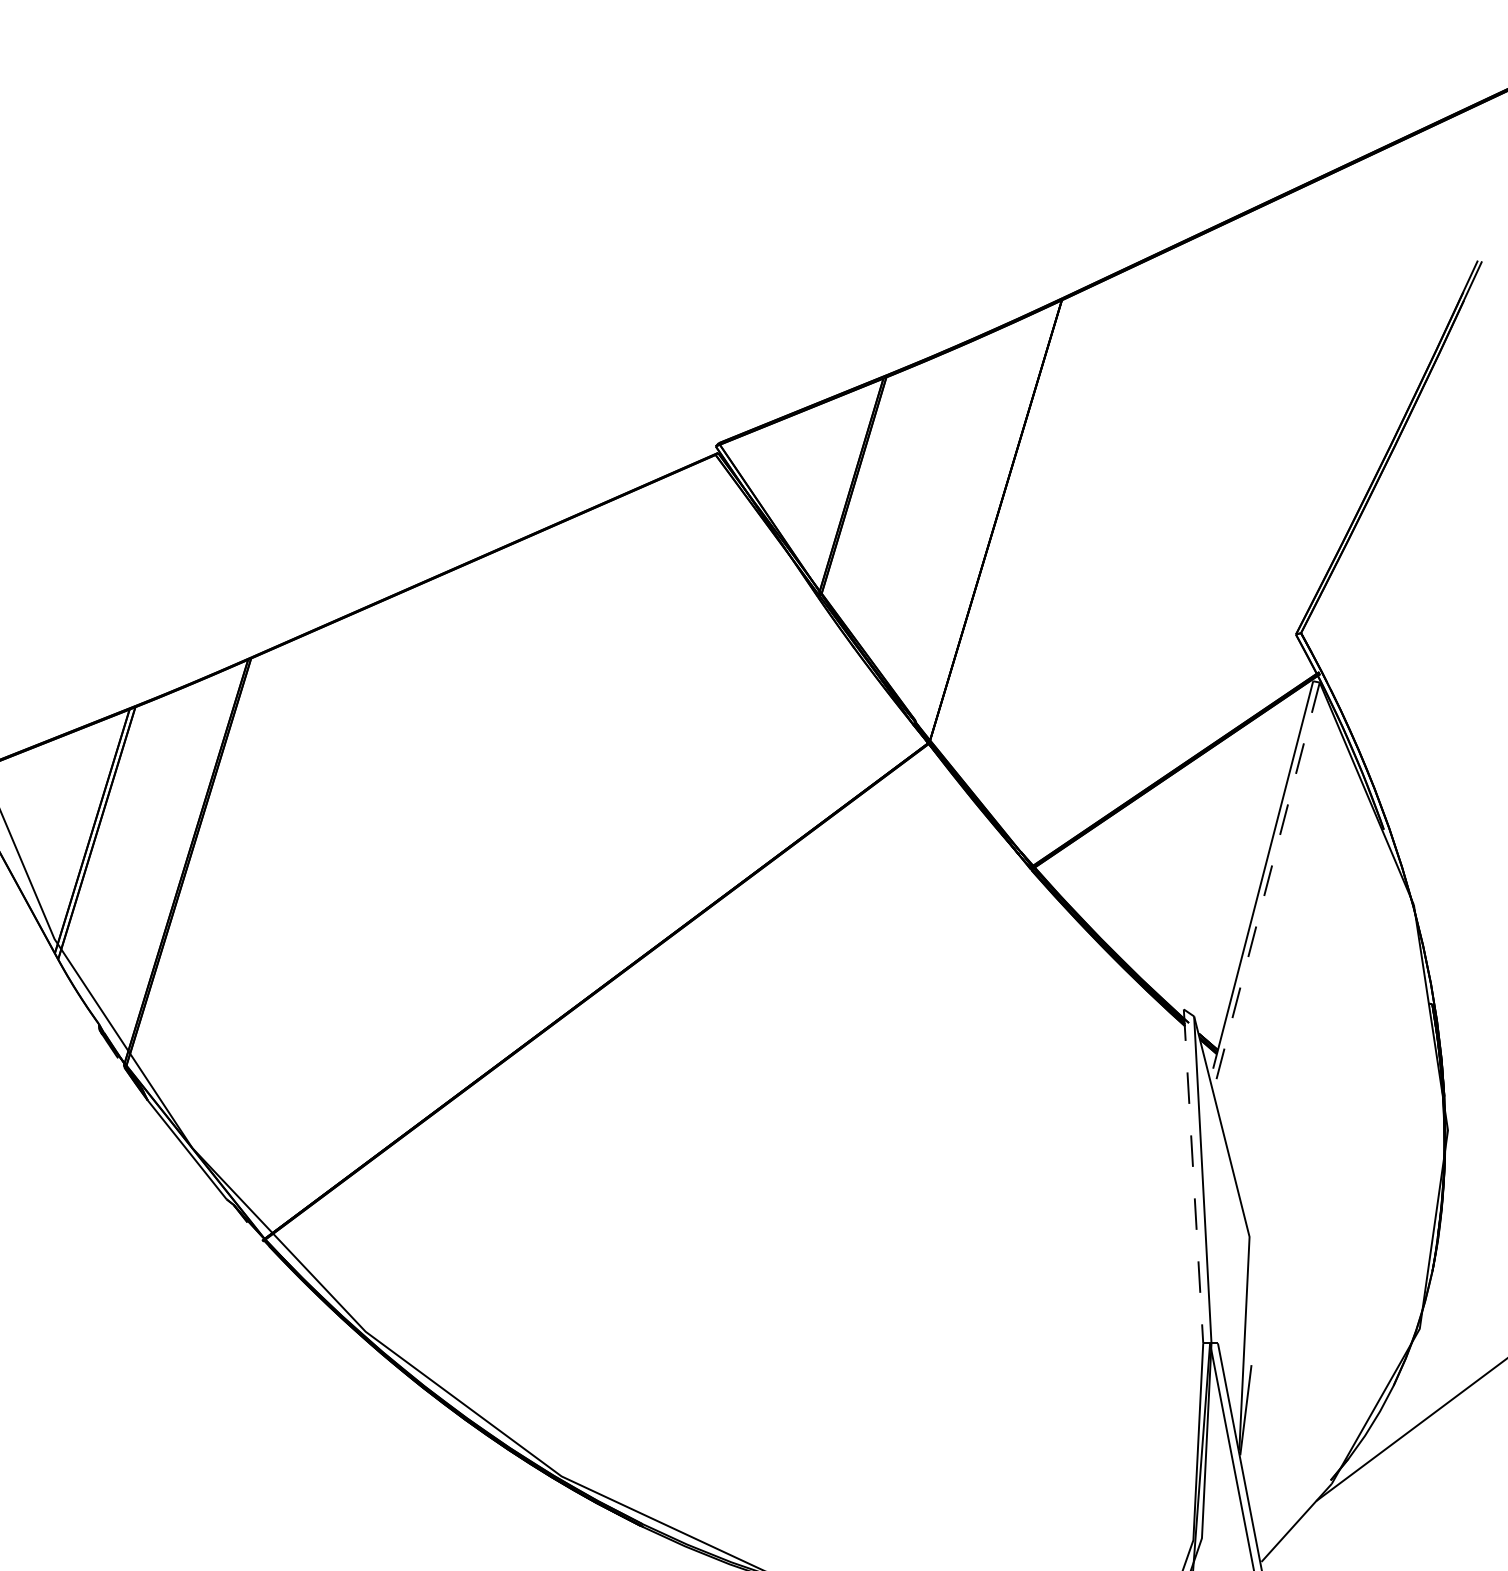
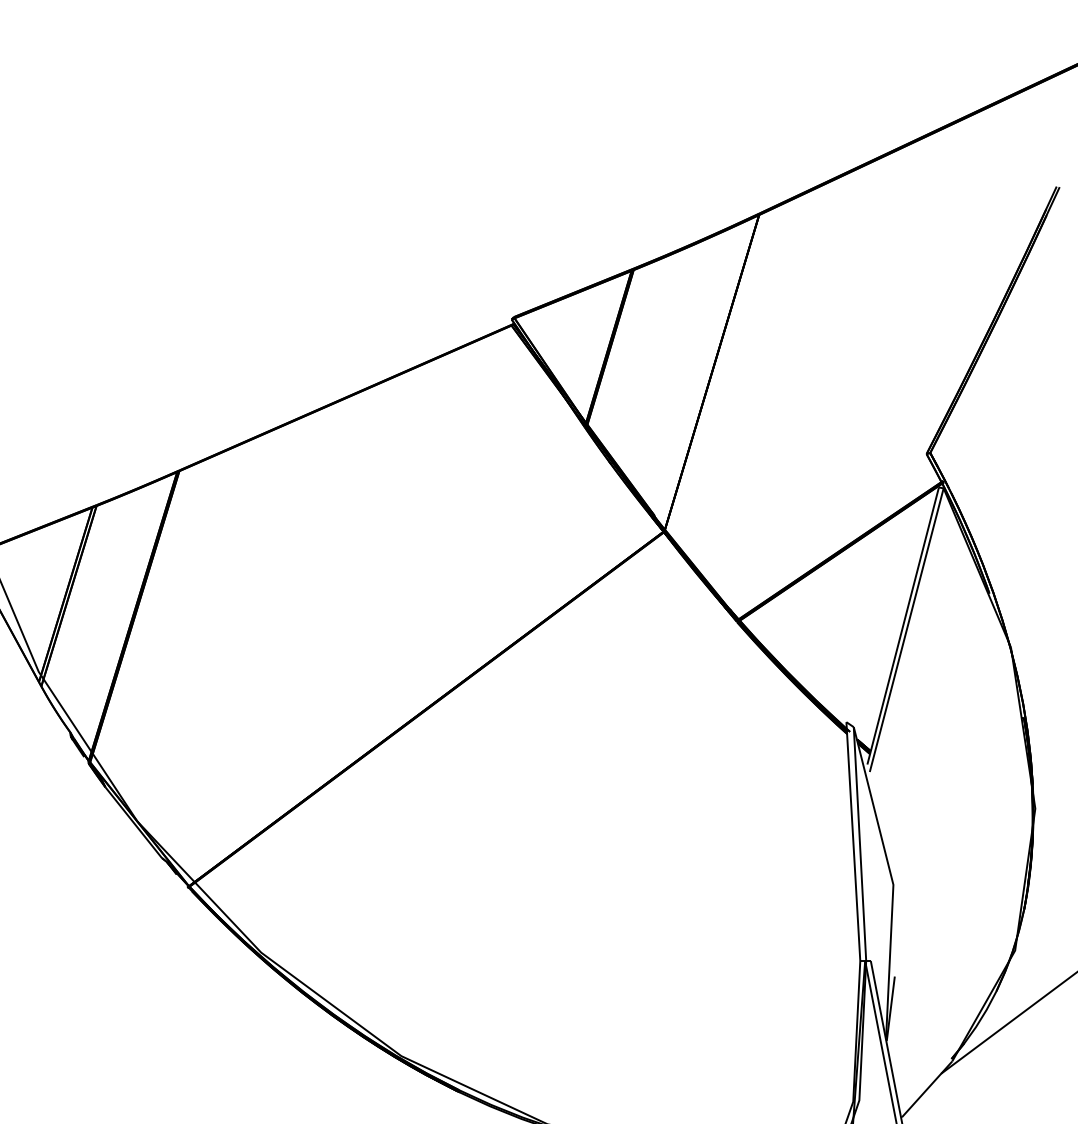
line: (1268, 880) -> (906, 629), dashed -> solid
line: (1193, 1176) -> (853, 841), dashed -> solid

